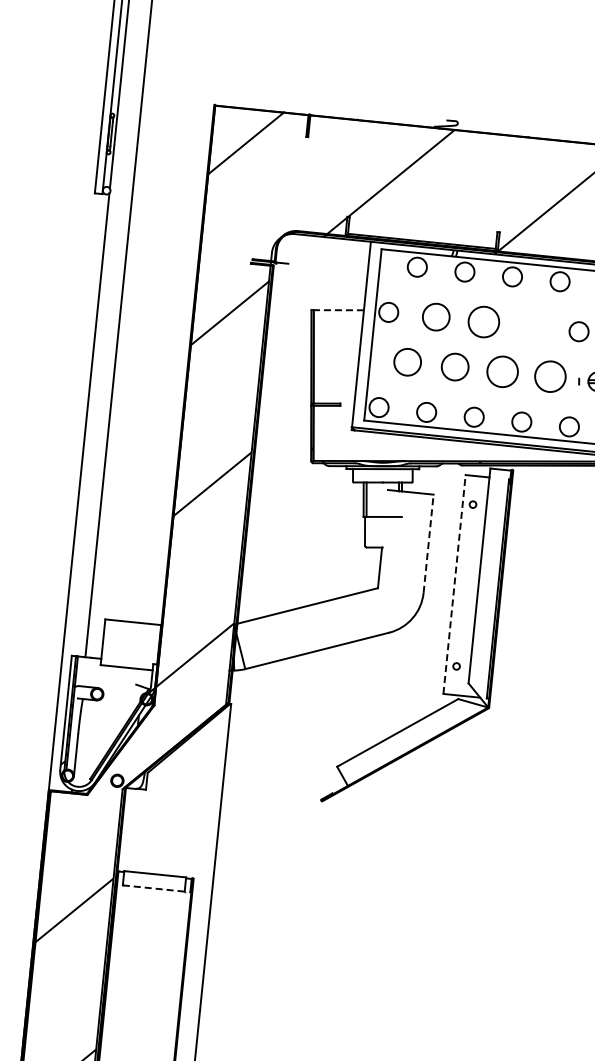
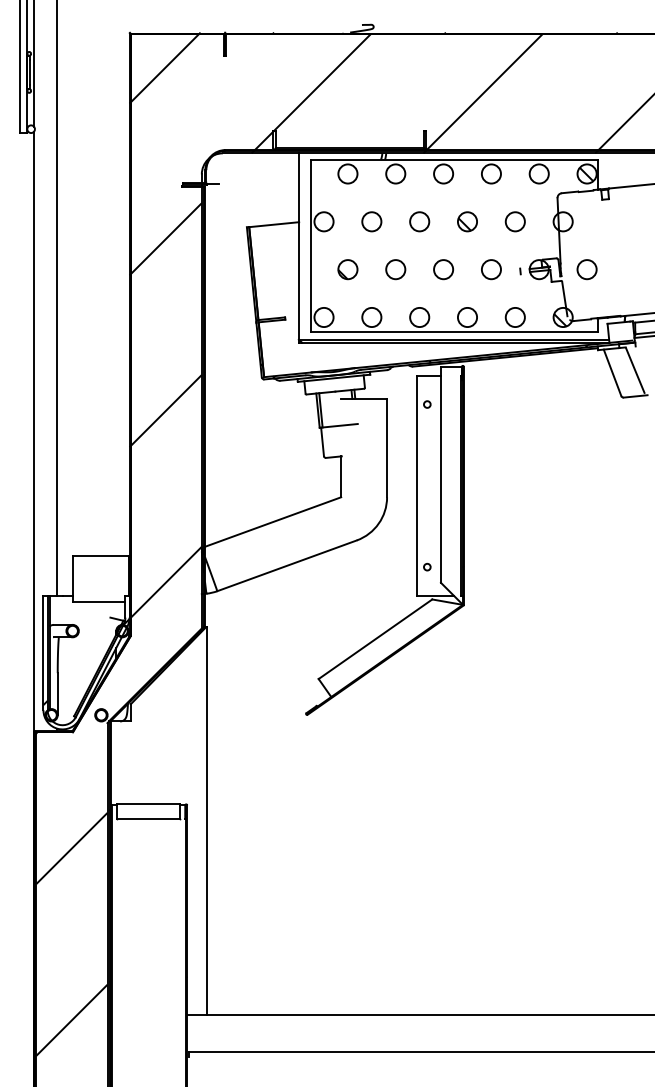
line: (338, 309) -> (273, 224), dashed -> solid
circle: (435, 316) -> (371, 221), size x0.71
circle: (483, 321) -> (419, 221), size x0.62
part: (531, 326) -> (467, 221), added
part: (407, 362) -> (347, 269), size x0.71
circle: (455, 367) -> (395, 269), size x0.71
circle: (502, 371) -> (443, 269), size x0.62
circle: (550, 376) -> (491, 269), size x0.62
line: (429, 543) -> (387, 447), dashed -> solid
line: (455, 584) -> (417, 485), dashed -> solid
line: (153, 888) -> (148, 818), dashed -> solid

